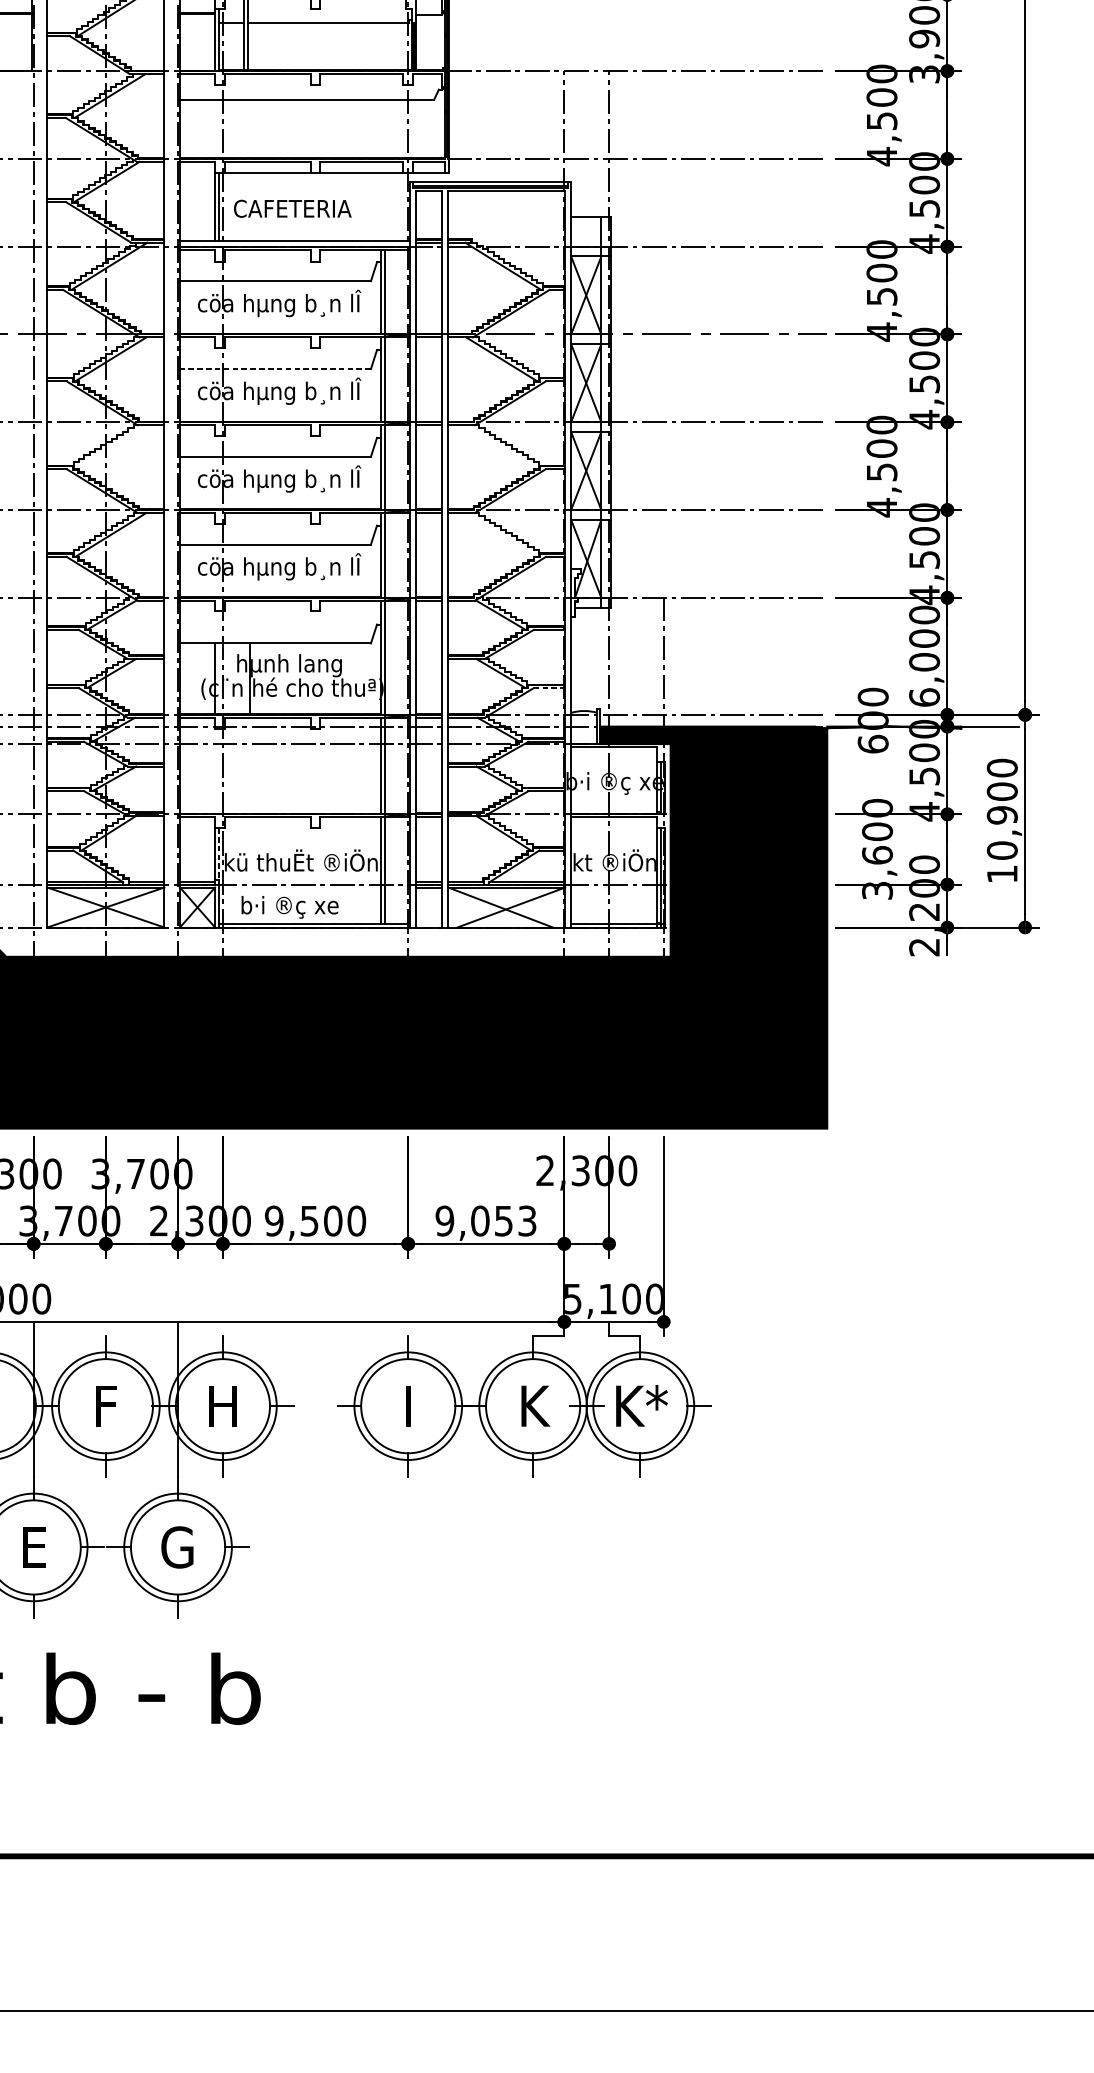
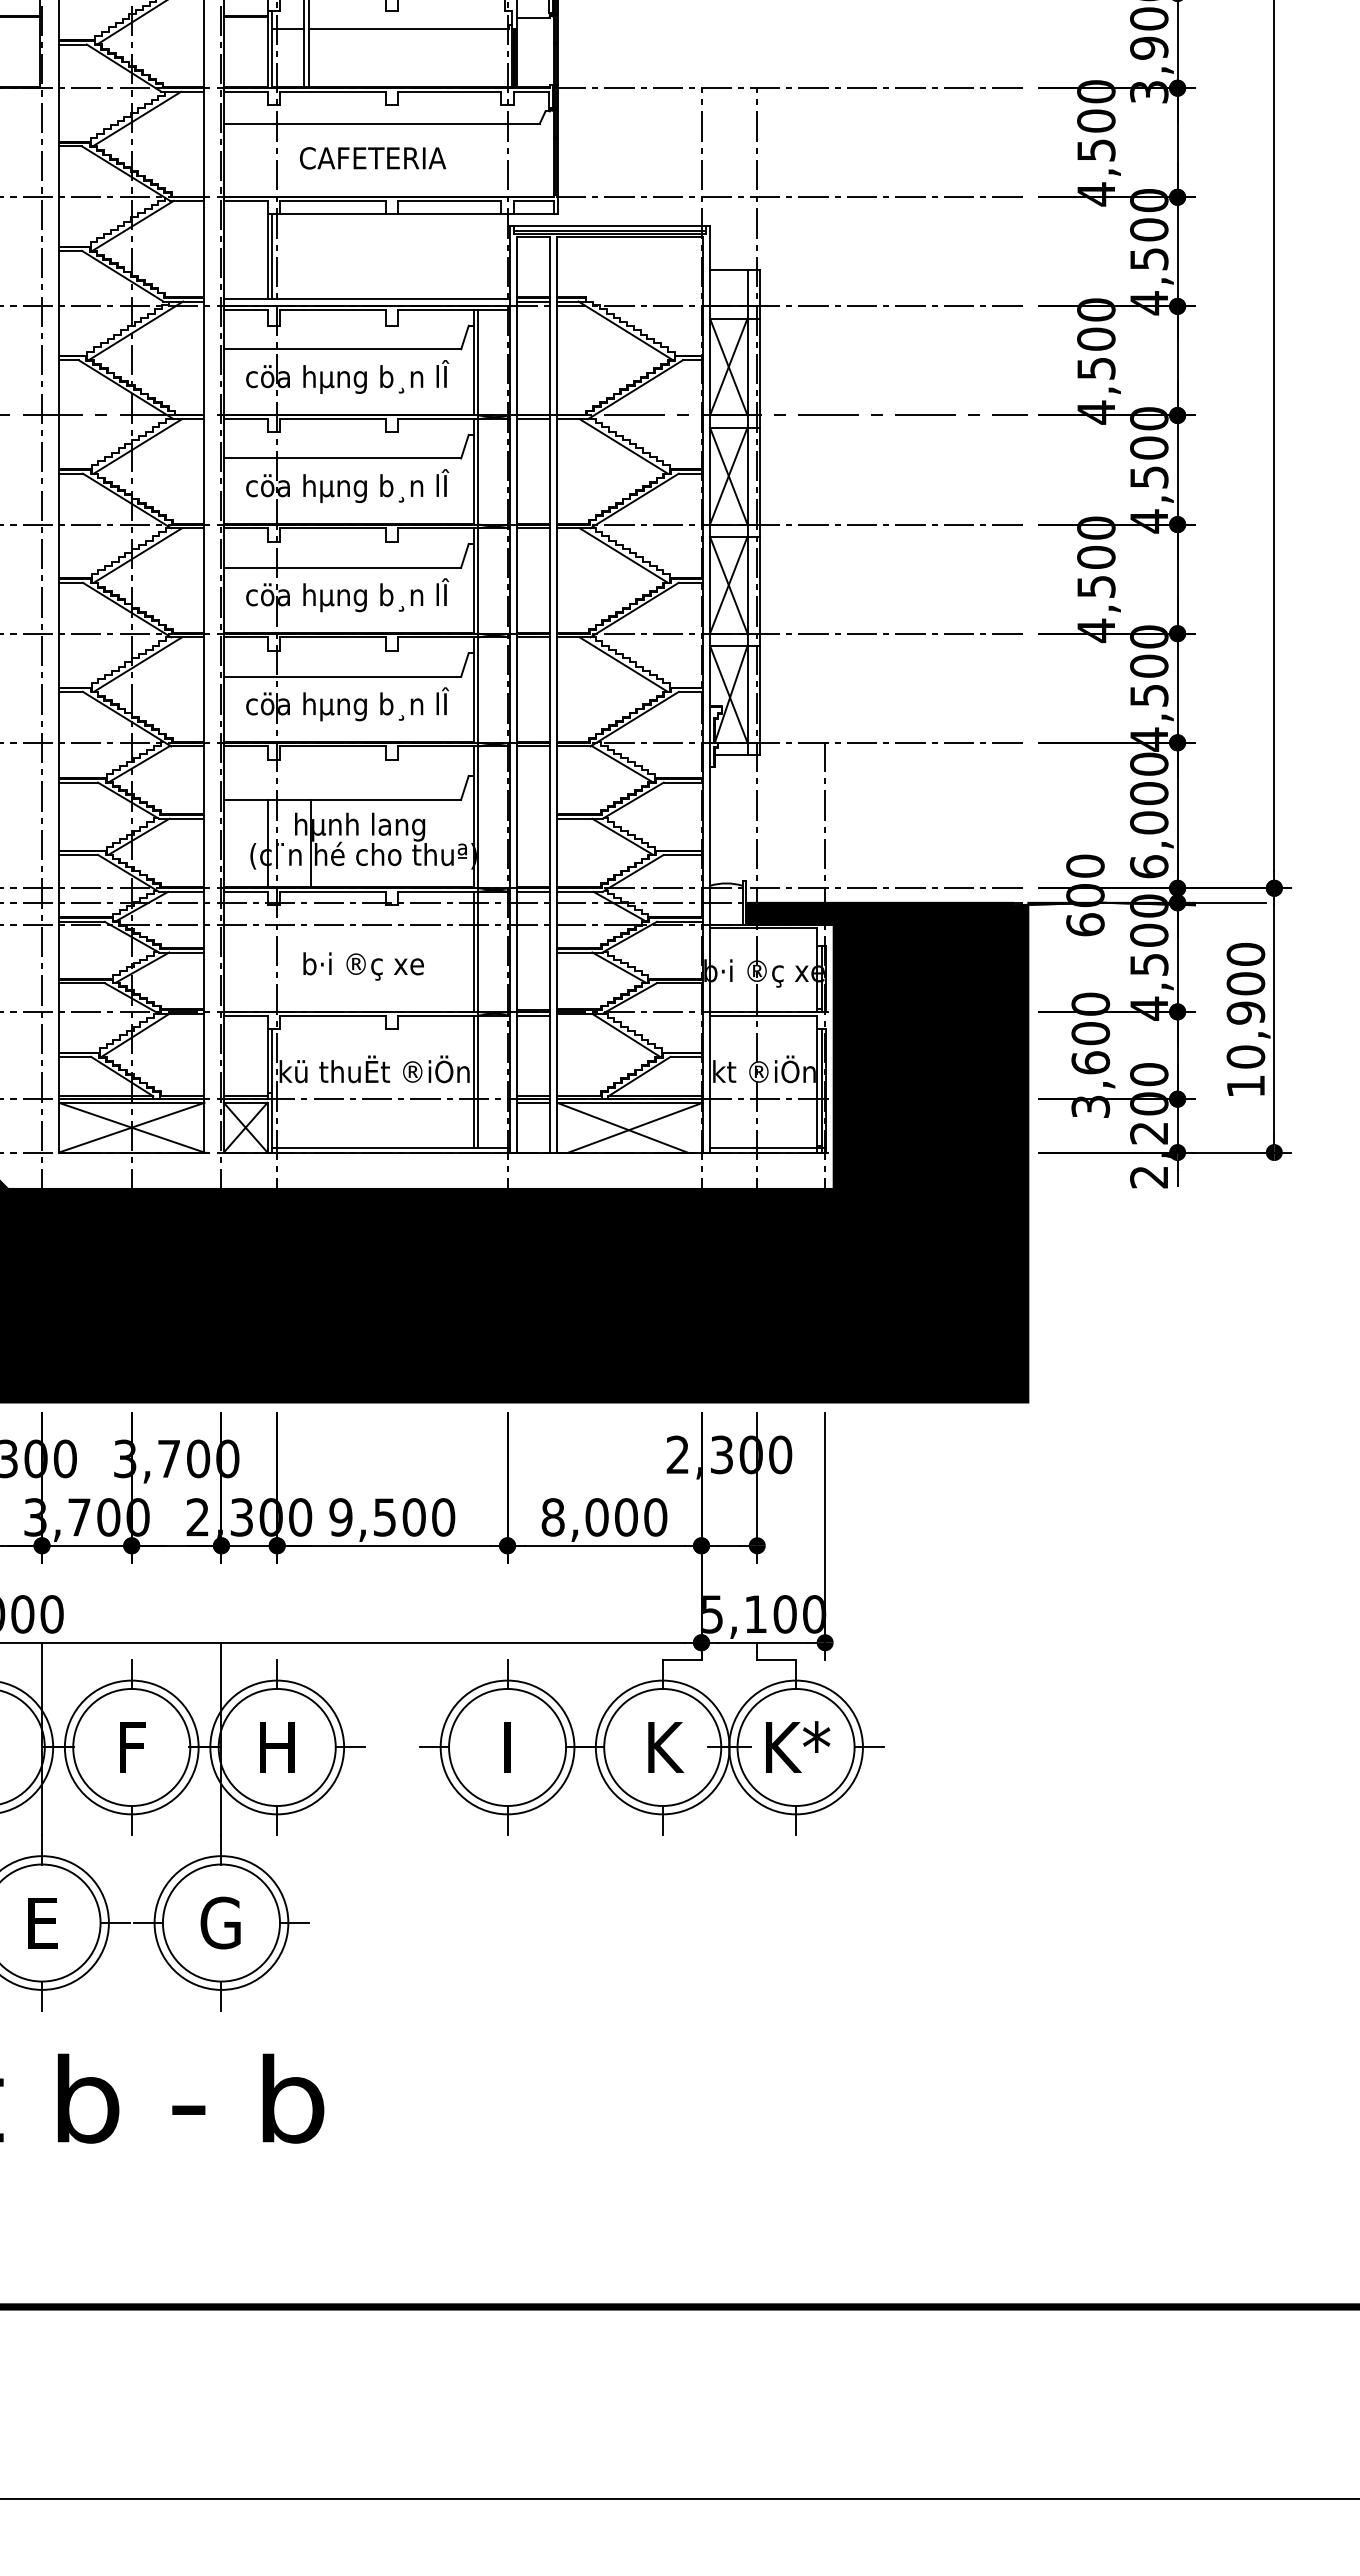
text: (293, 208) -> (373, 158), moved
line: (275, 369) -> (342, 458), dashed -> solid
line: (111, 447) -> (138, 555), added
line: (501, 447) -> (623, 555), added
line: (501, 534) -> (623, 664), added
line: (549, 688) -> (683, 855), dashed -> solid
line: (219, 854) -> (272, 1061), dashed -> solid
text: (289, 907) -> (363, 966), moved
text: (486, 1221) -> (604, 1517), 9,053 -> 8,000

